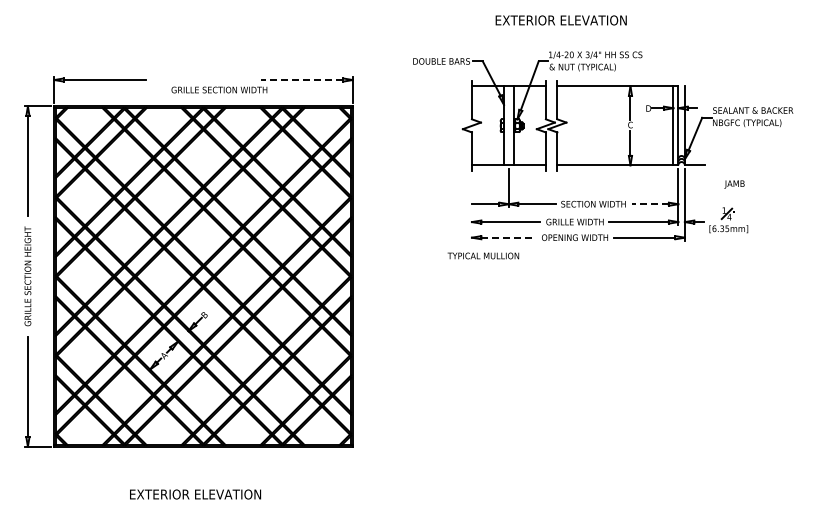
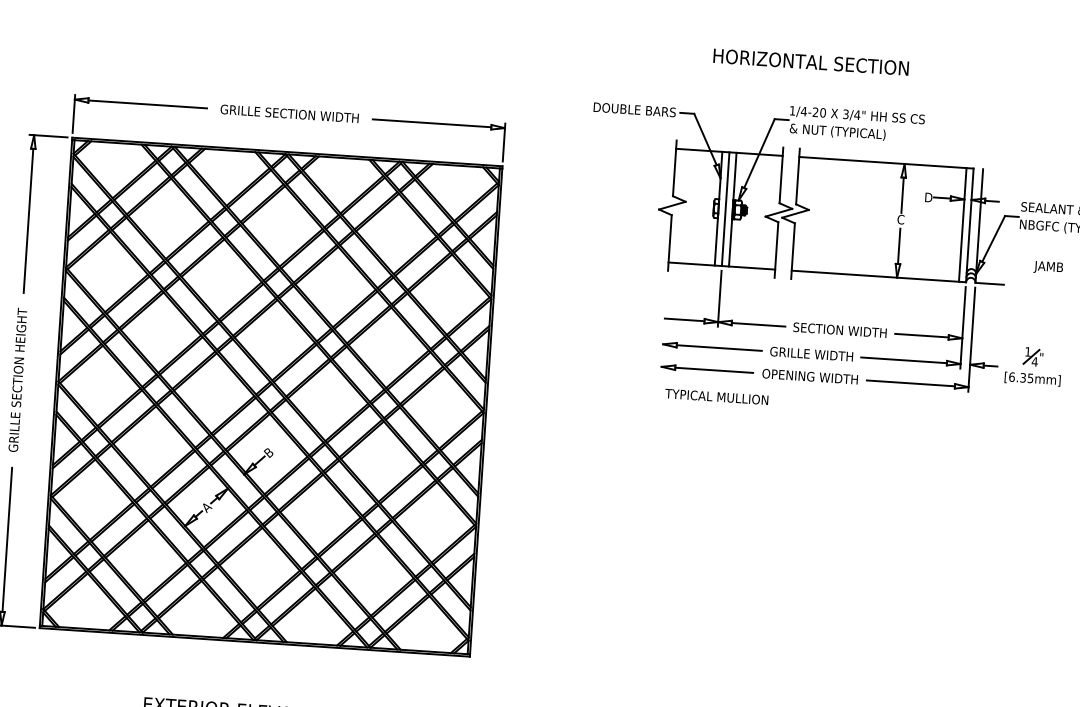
text: (560, 20) -> (810, 62), EXTERIOR ELEVATION -> HORIZONTAL SECTION
line: (301, 80) -> (431, 123), dashed -> solid
text: (219, 89) -> (289, 113), moved
line: (508, 125) -> (725, 208), added
text: (734, 184) -> (1048, 267), moved
line: (650, 204) -> (922, 336), dashed -> solid
line: (508, 237) -> (714, 370), dashed -> solid
text: (483, 255) -> (716, 396), moved

